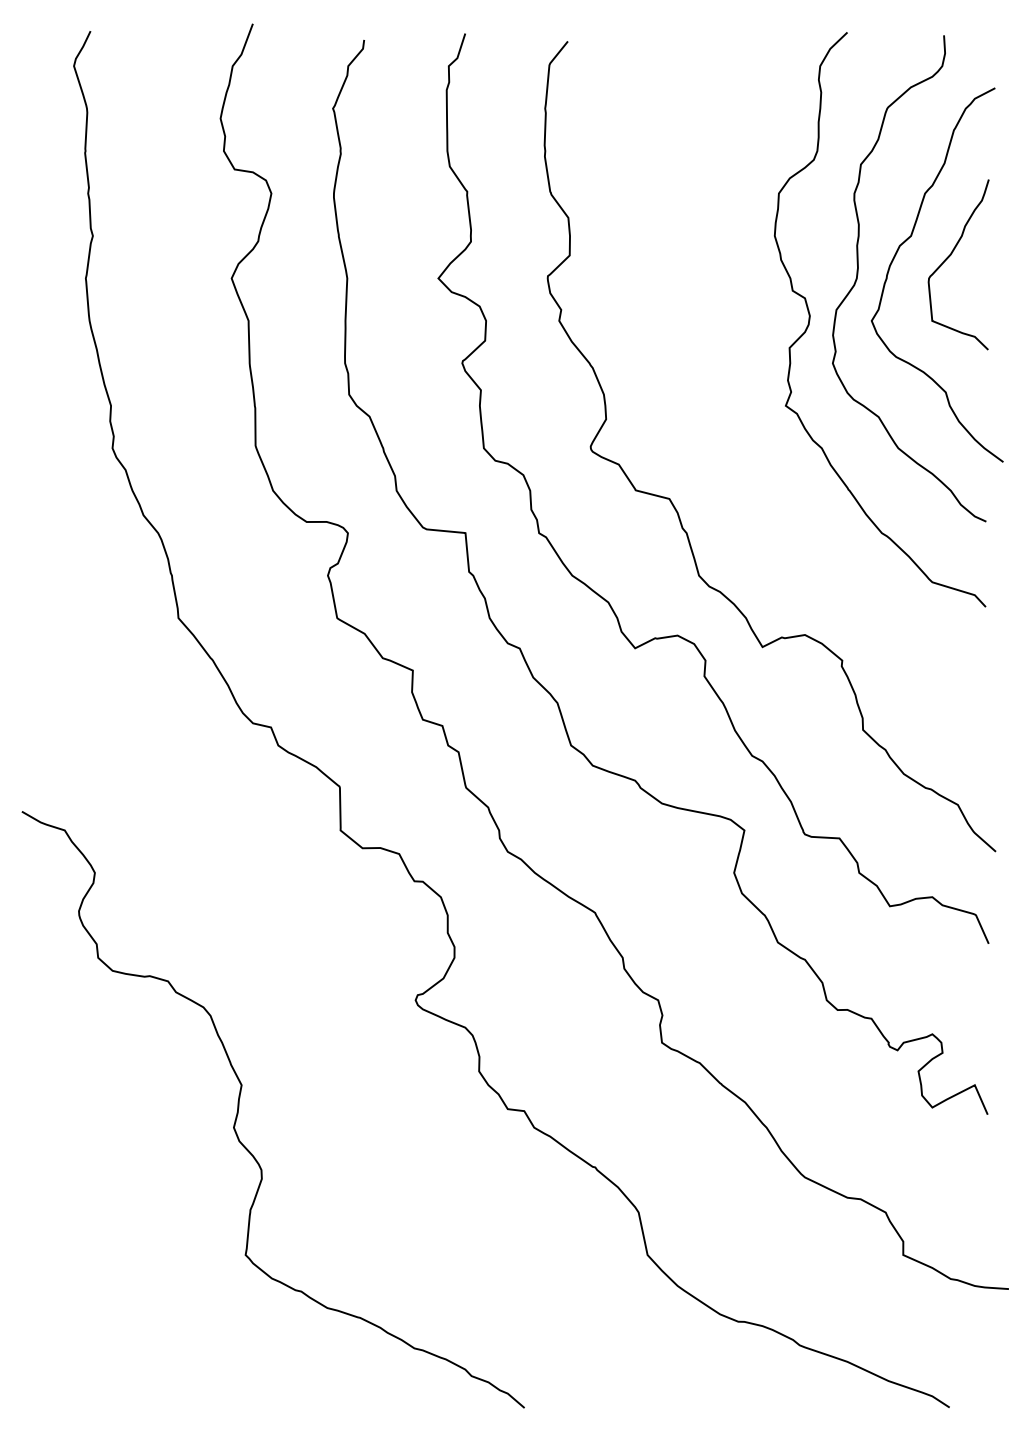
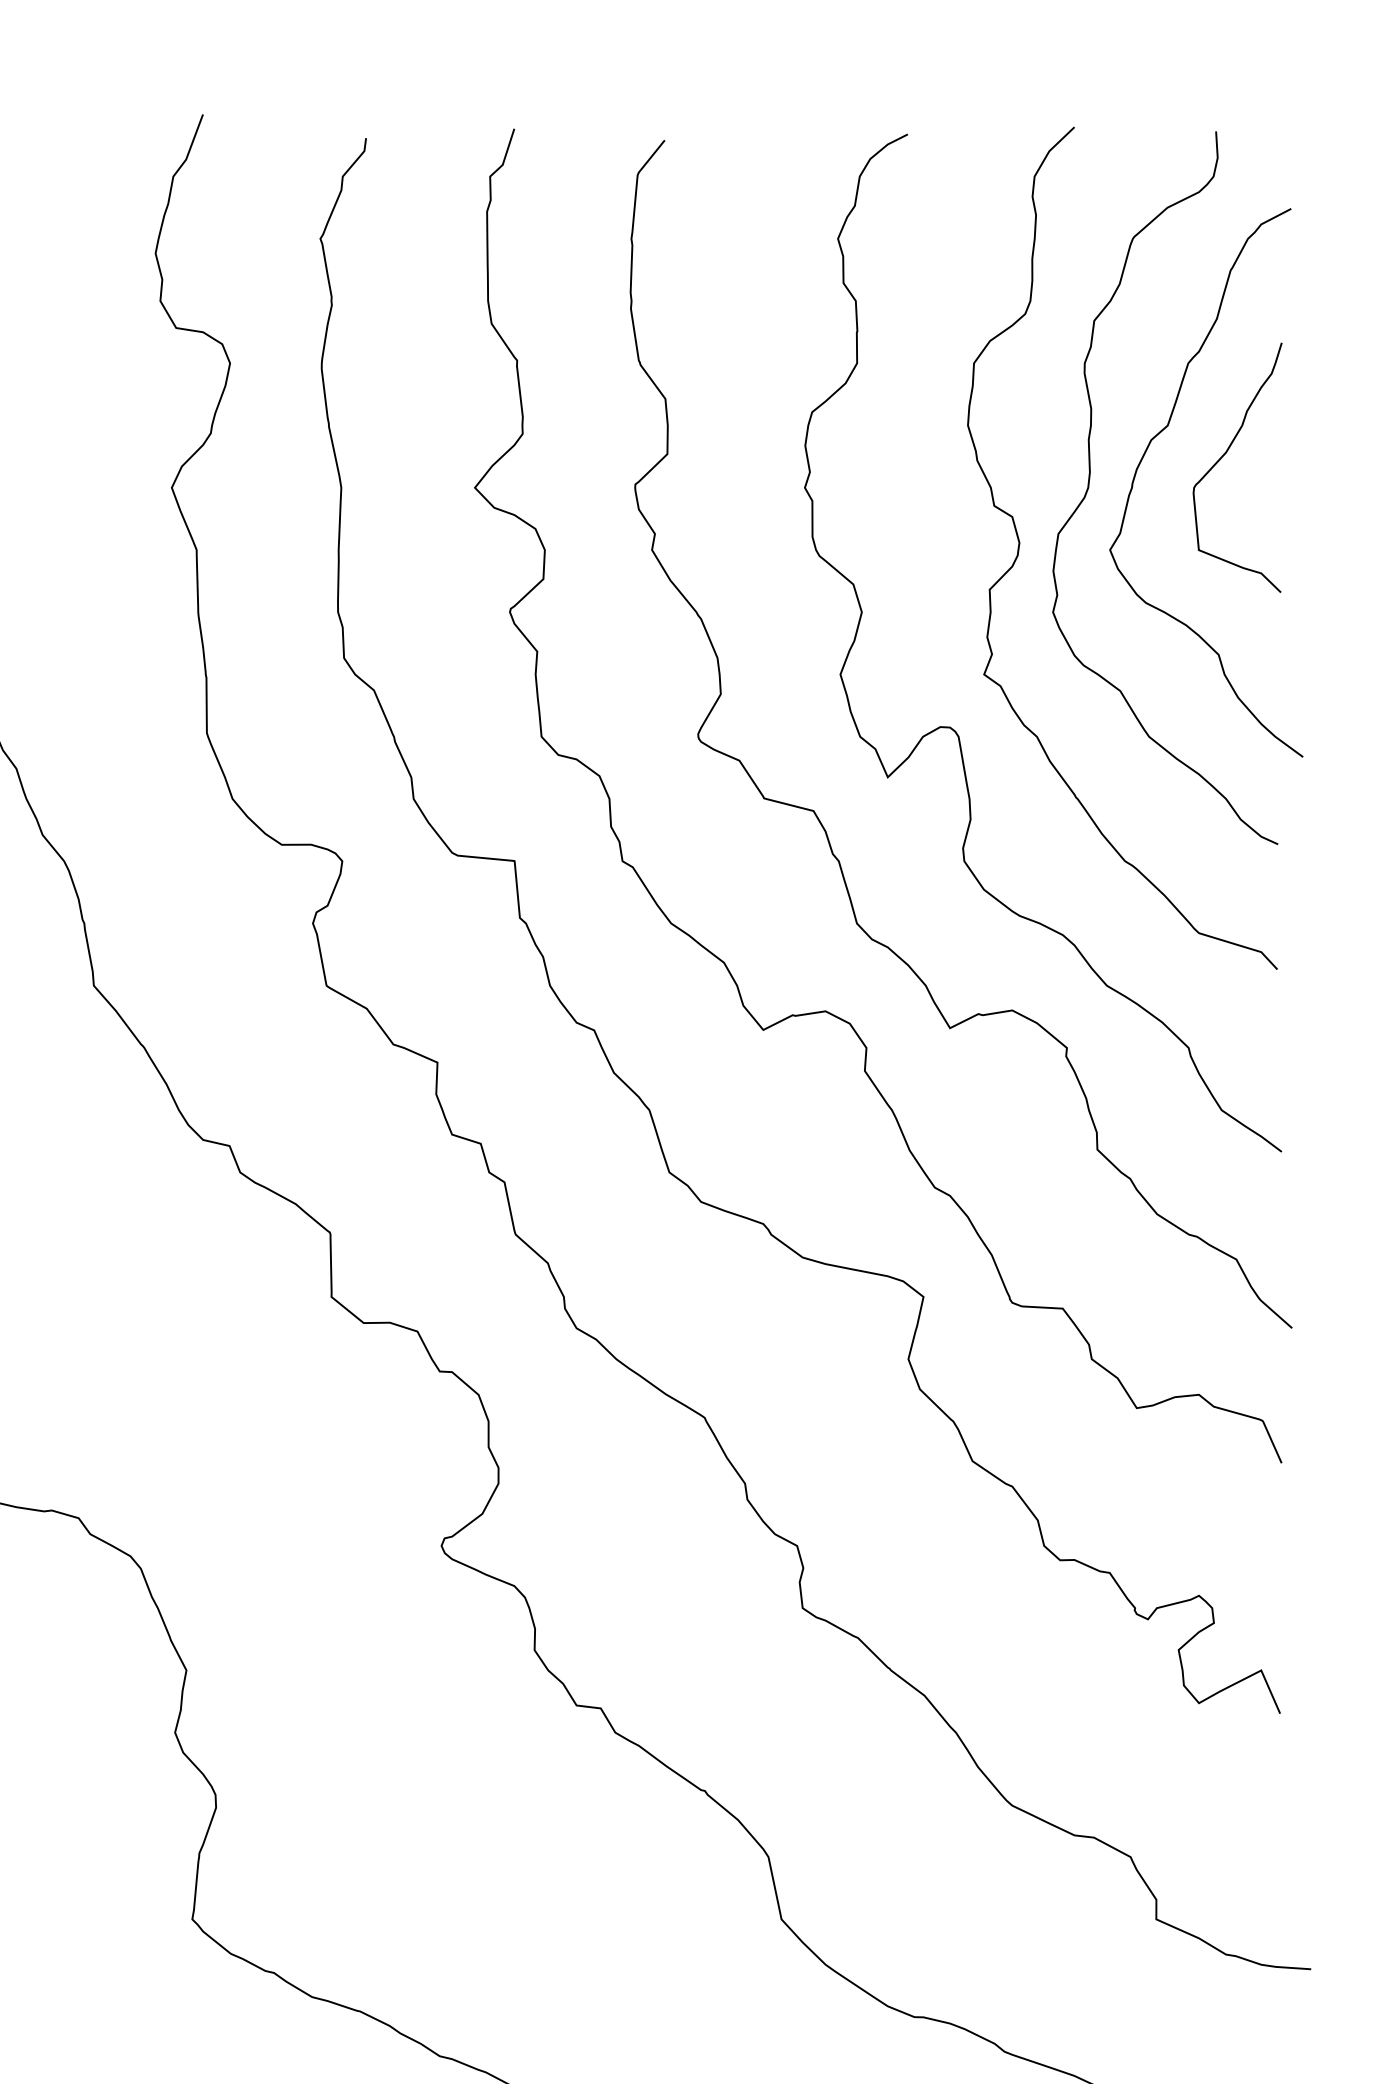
curve: (766, 443) -> (955, 729), added

